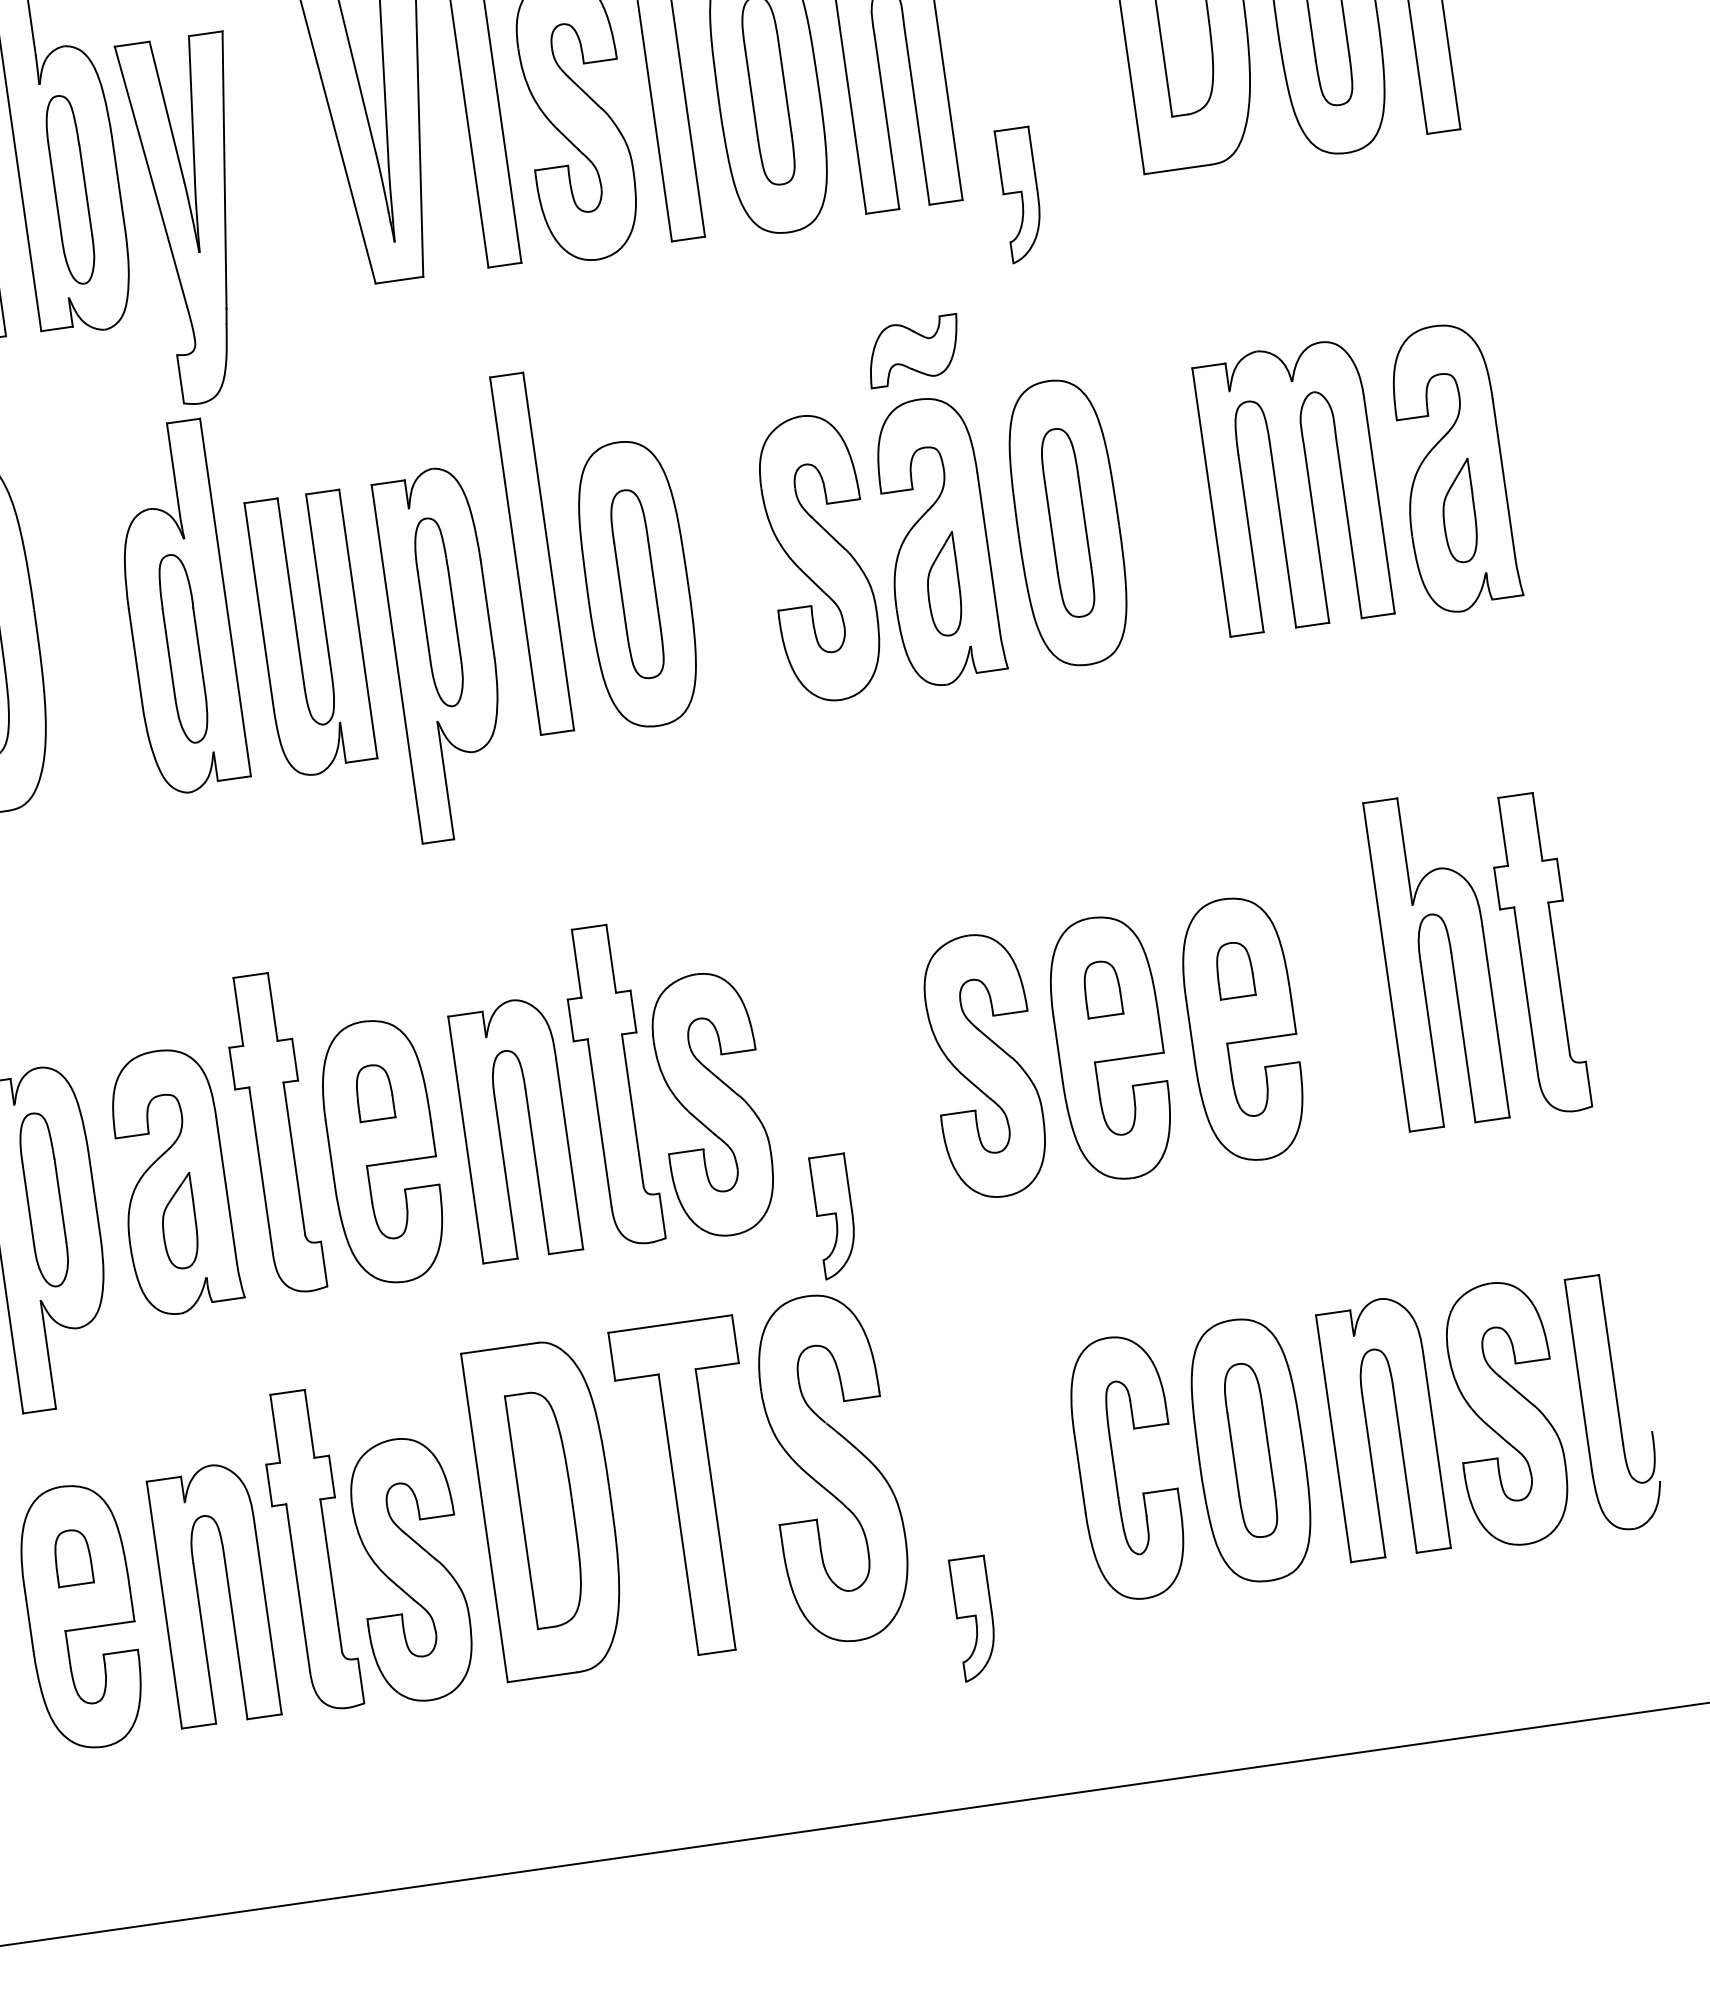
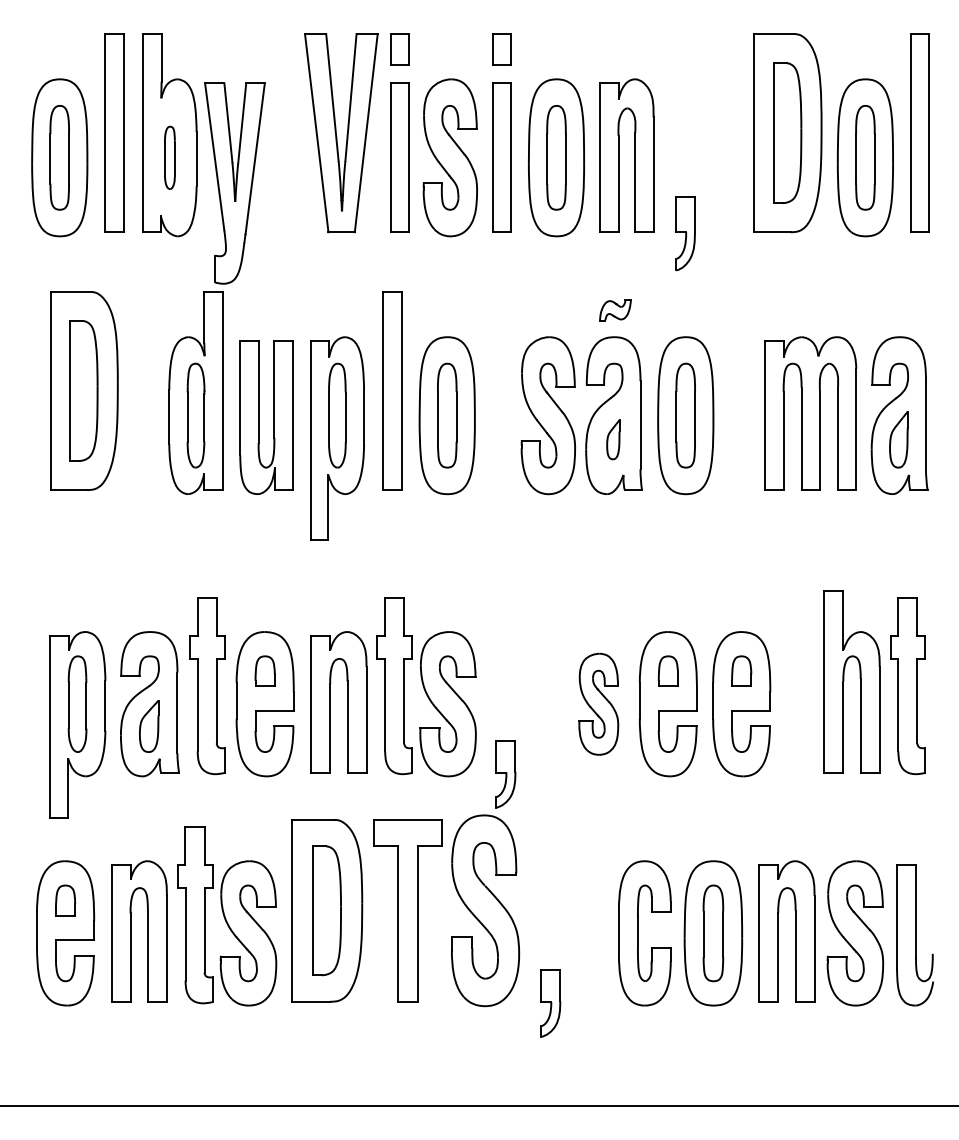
part: (69, 189) -> (169, 157), size x0.6
part: (913, 351) -> (615, 310), size x0.6
part: (943, 584) -> (613, 439), size x0.7
part: (984, 1066) -> (598, 704), size x0.7

